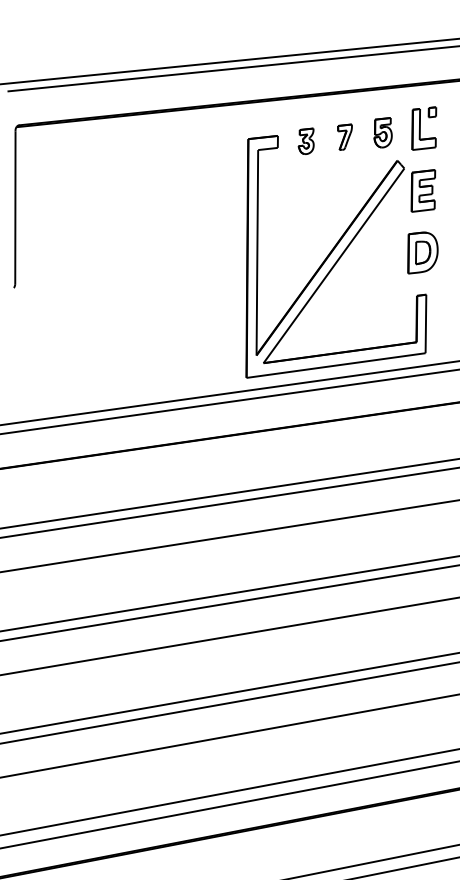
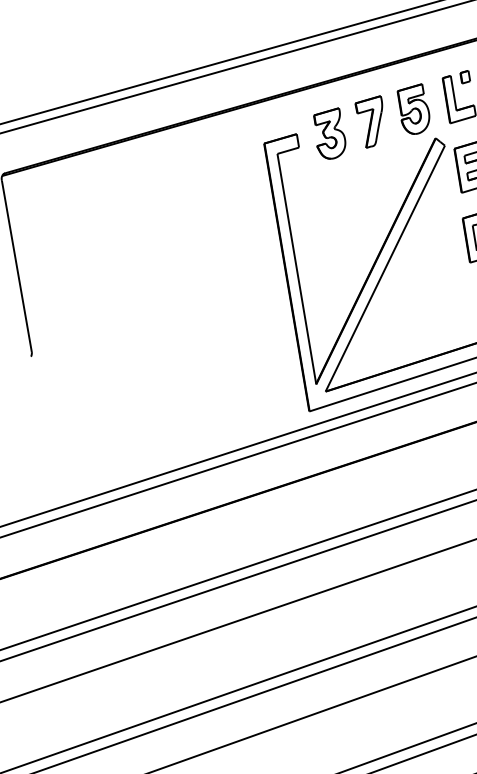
part: (382, 132) -> (413, 109), size x1.43
part: (344, 137) -> (371, 122), size x1.67
part: (305, 141) -> (328, 134), size x1.67

